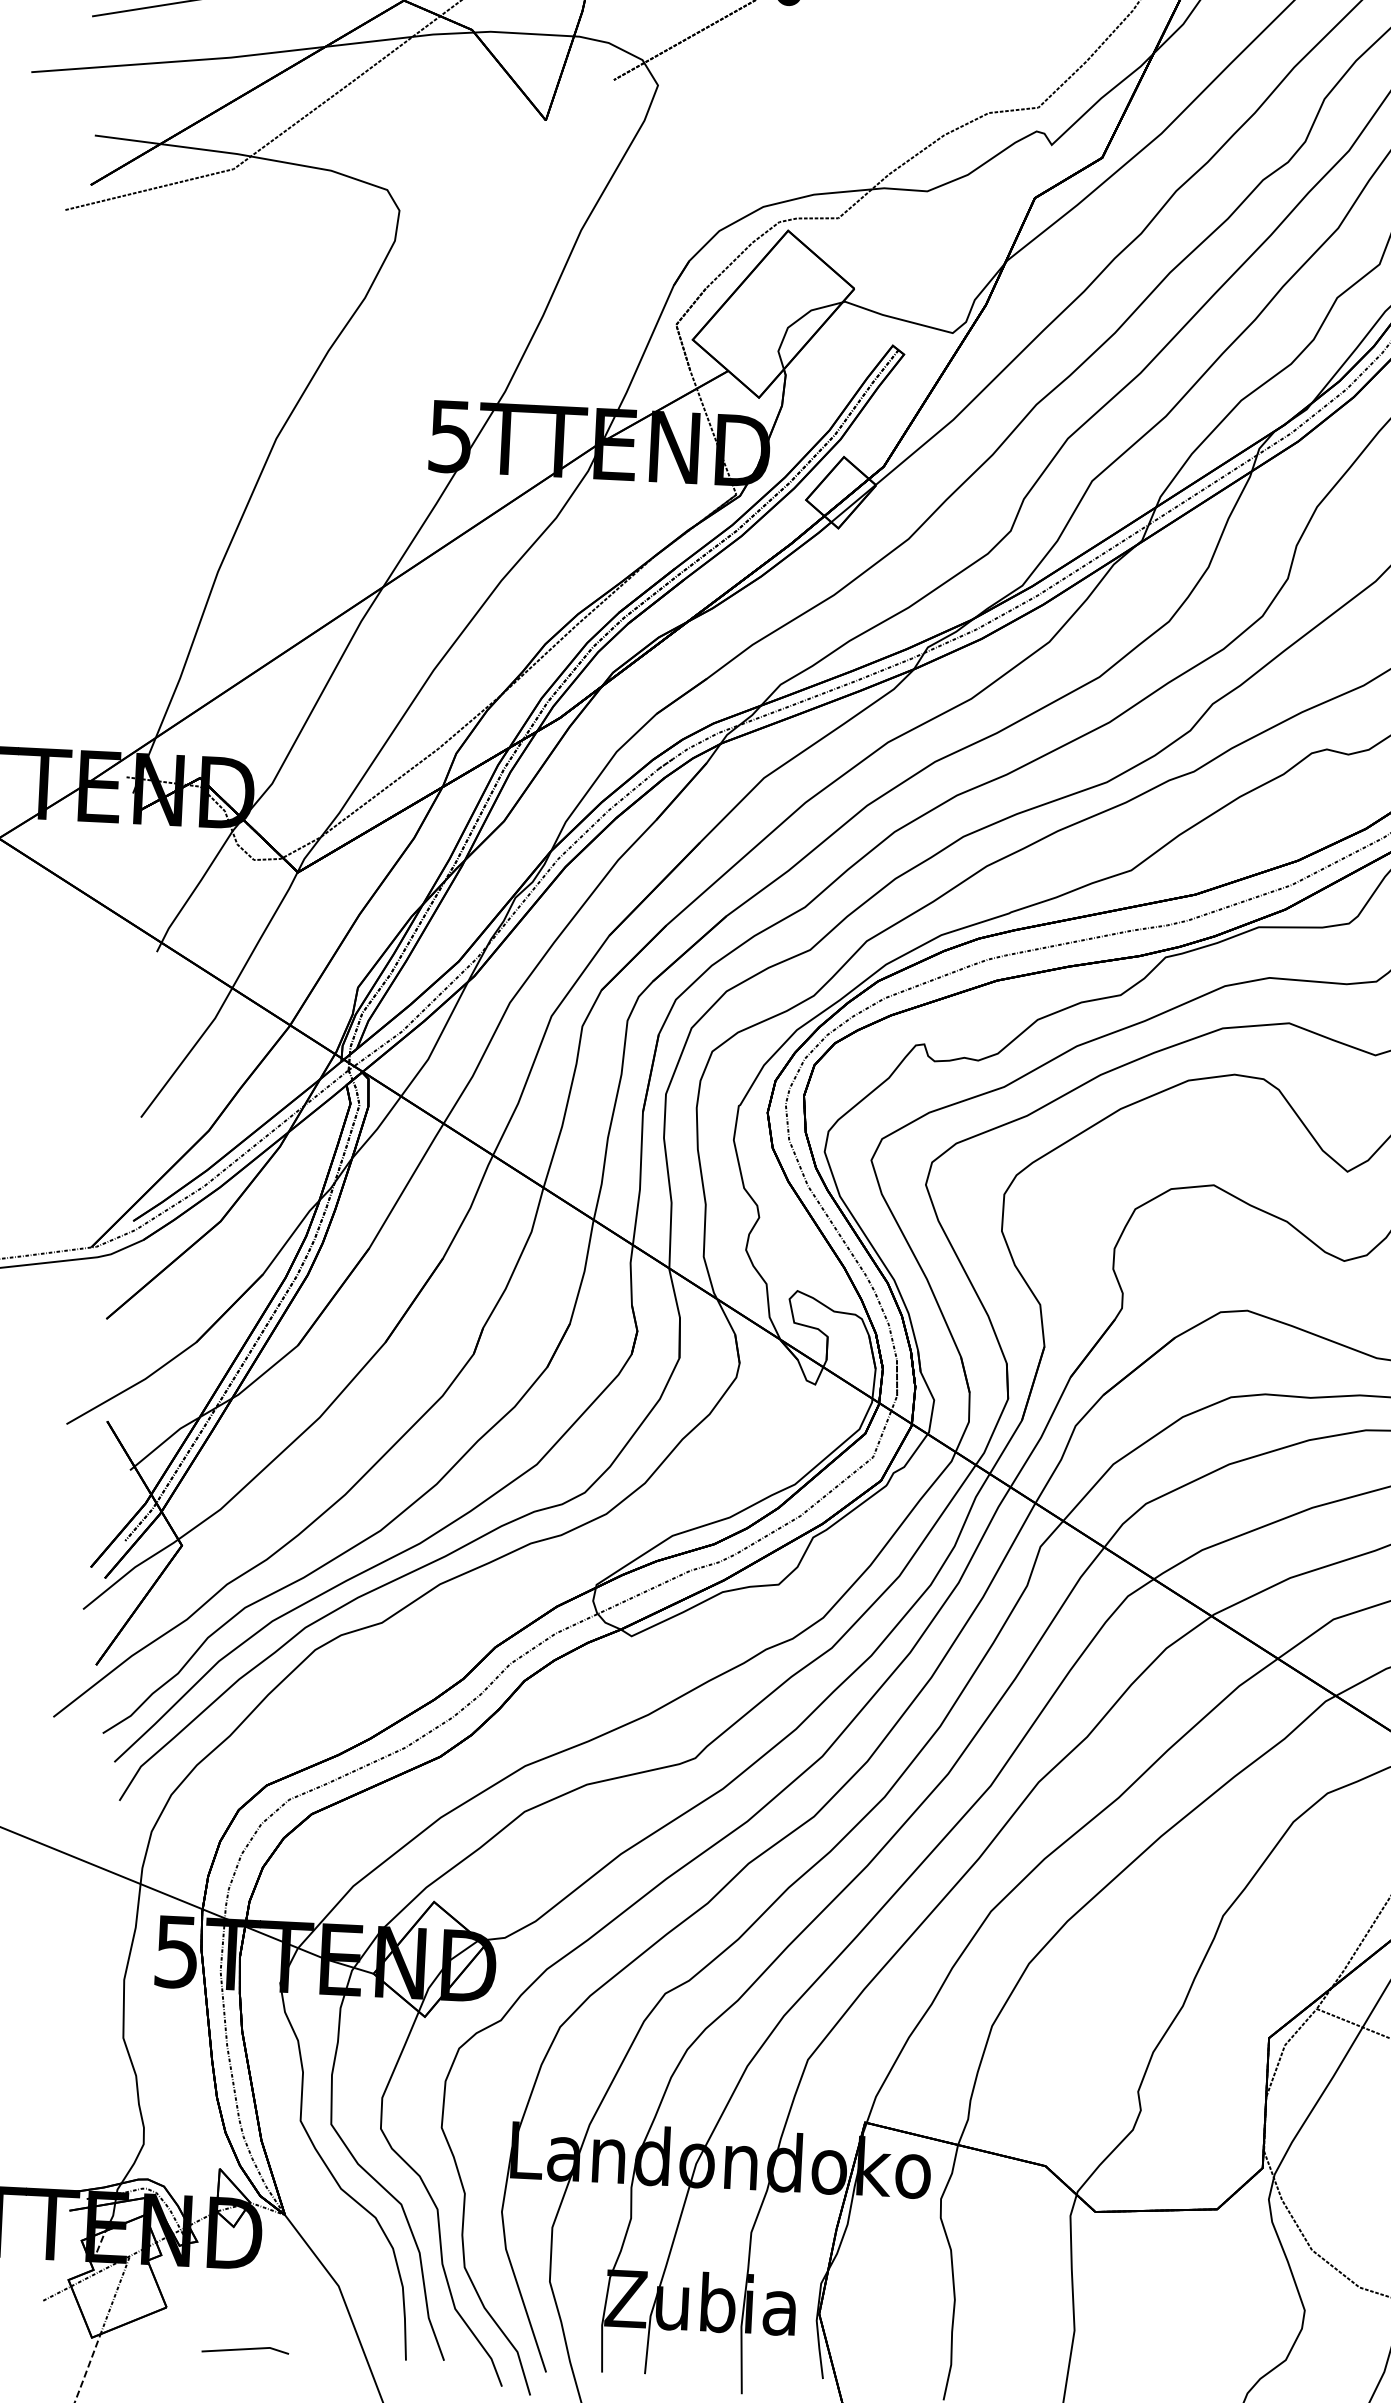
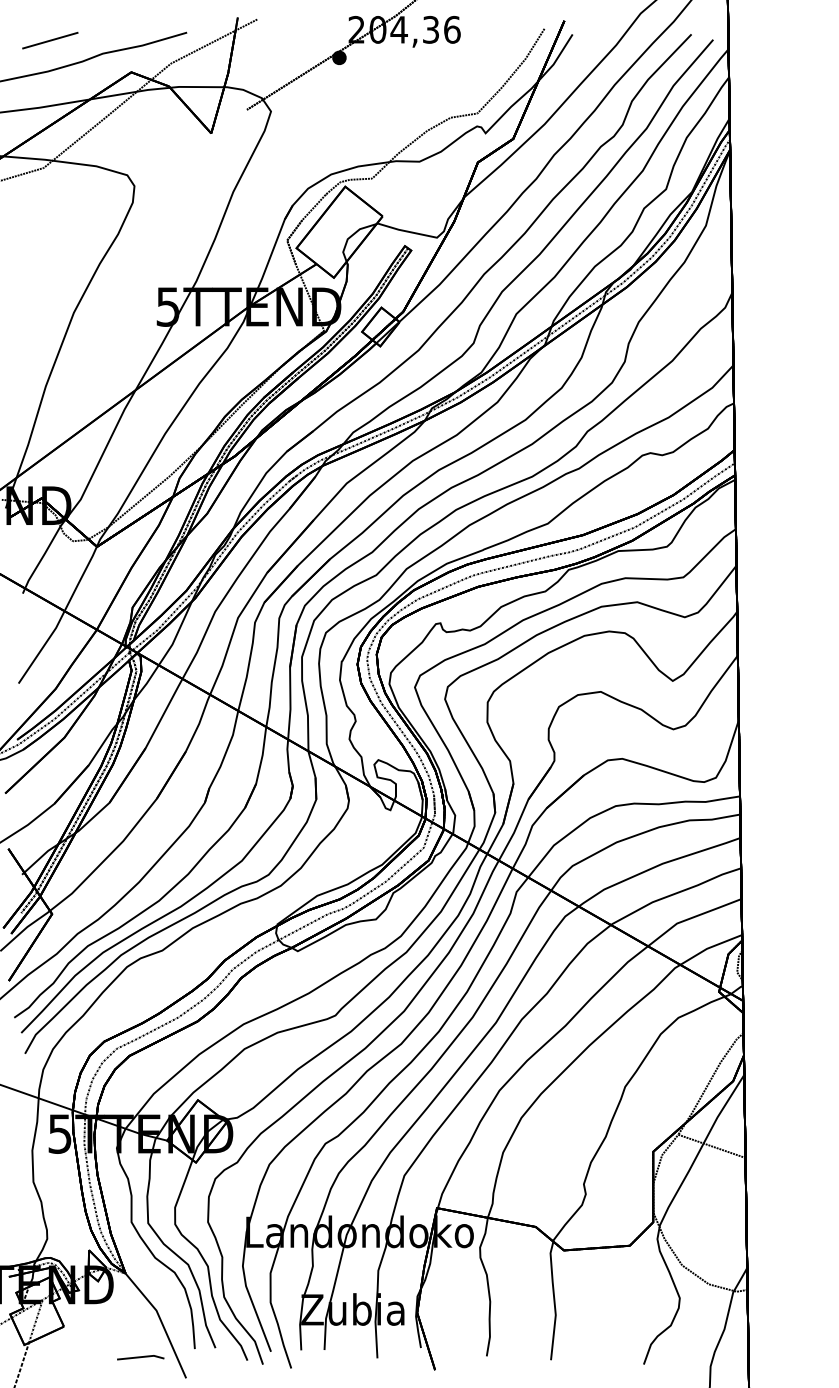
line: (244, 2349) -> (140, 1357), moved

